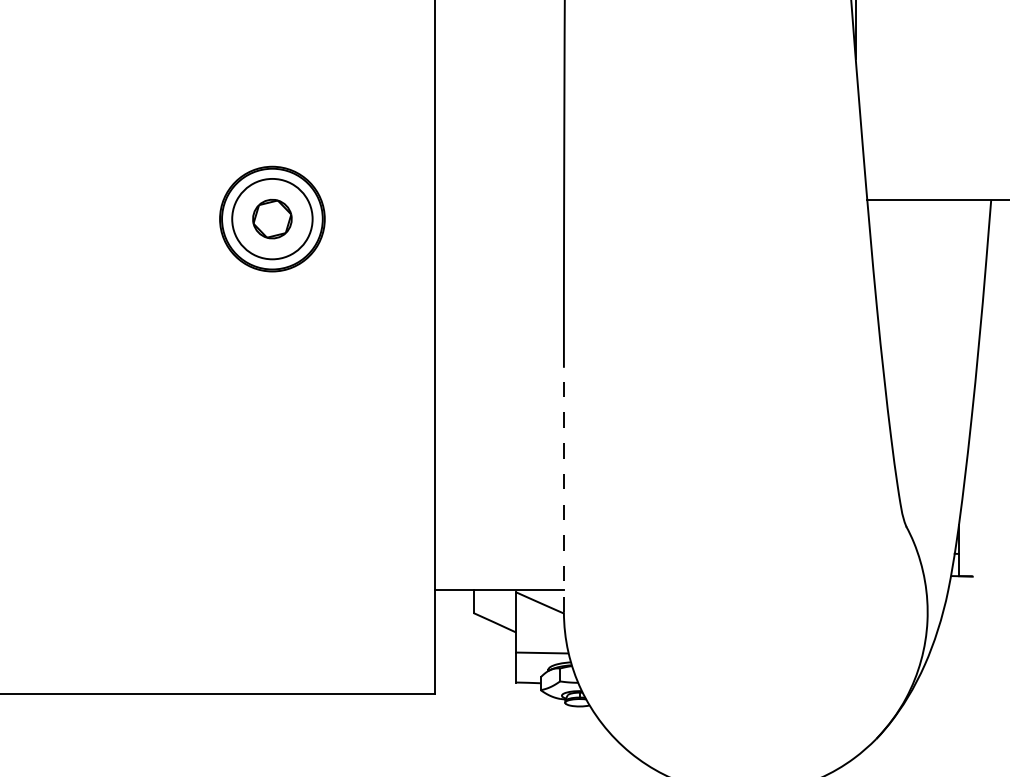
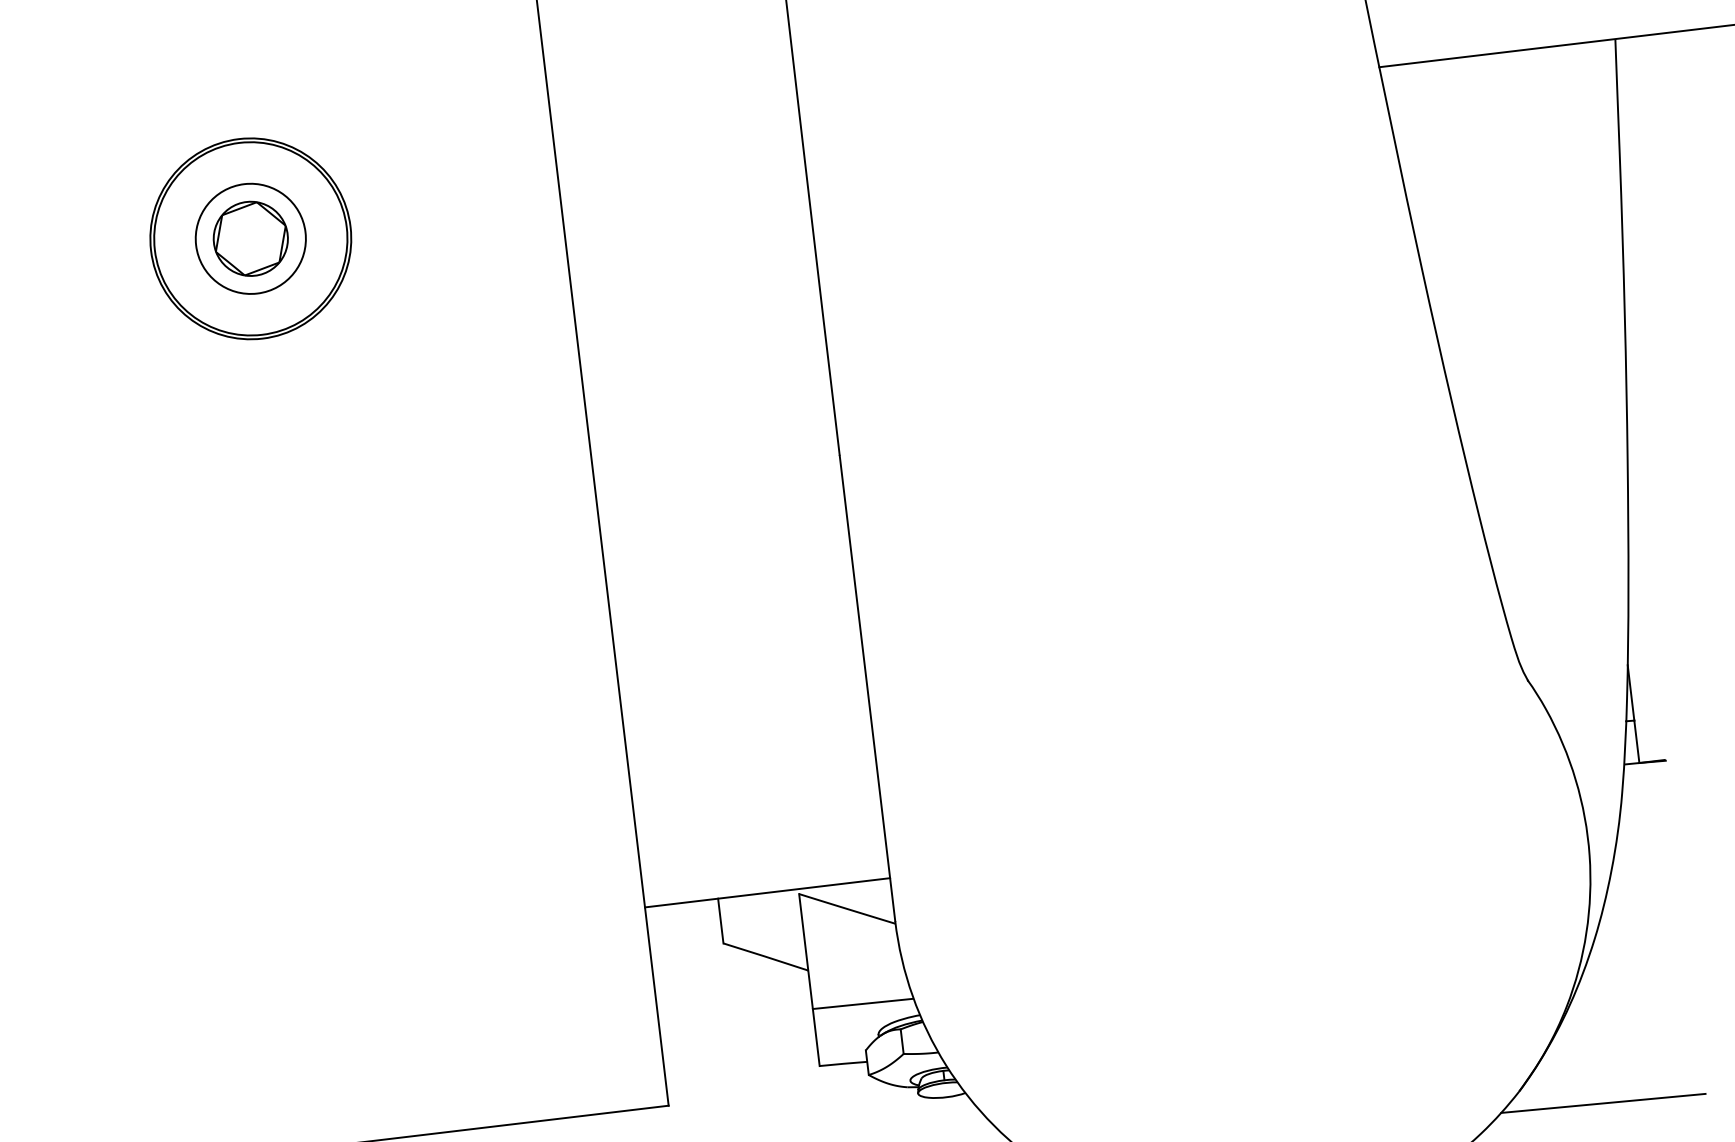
circle: (272, 218) -> (250, 237), size x0.71
line: (563, 489) -> (866, 687), dashed -> solid
line: (918, 749) -> (1601, 1102), added

